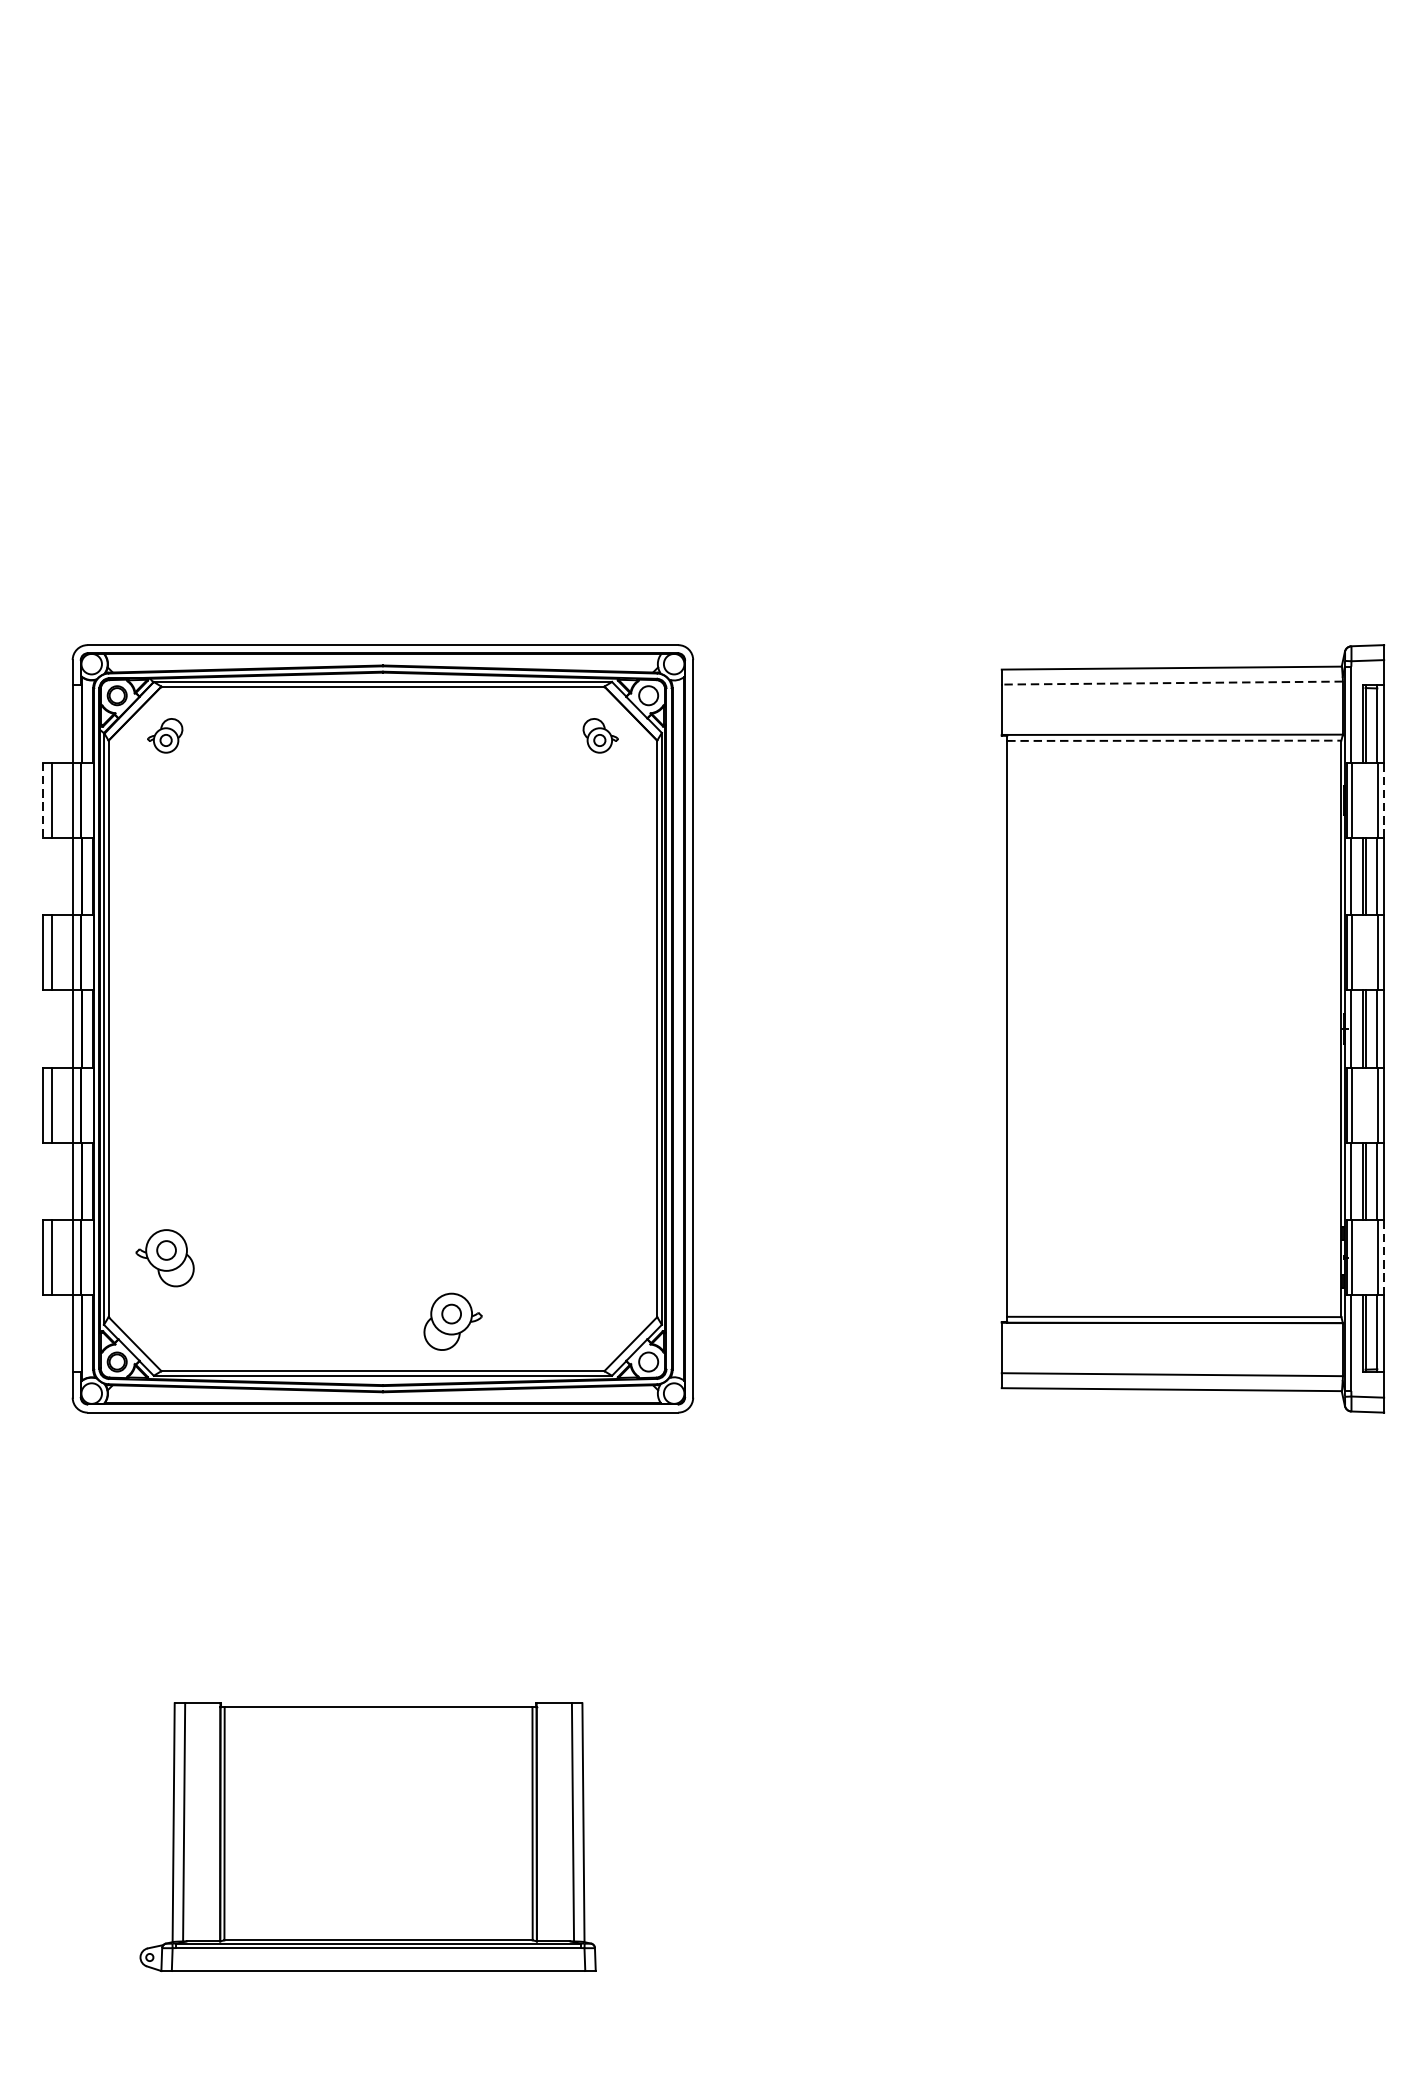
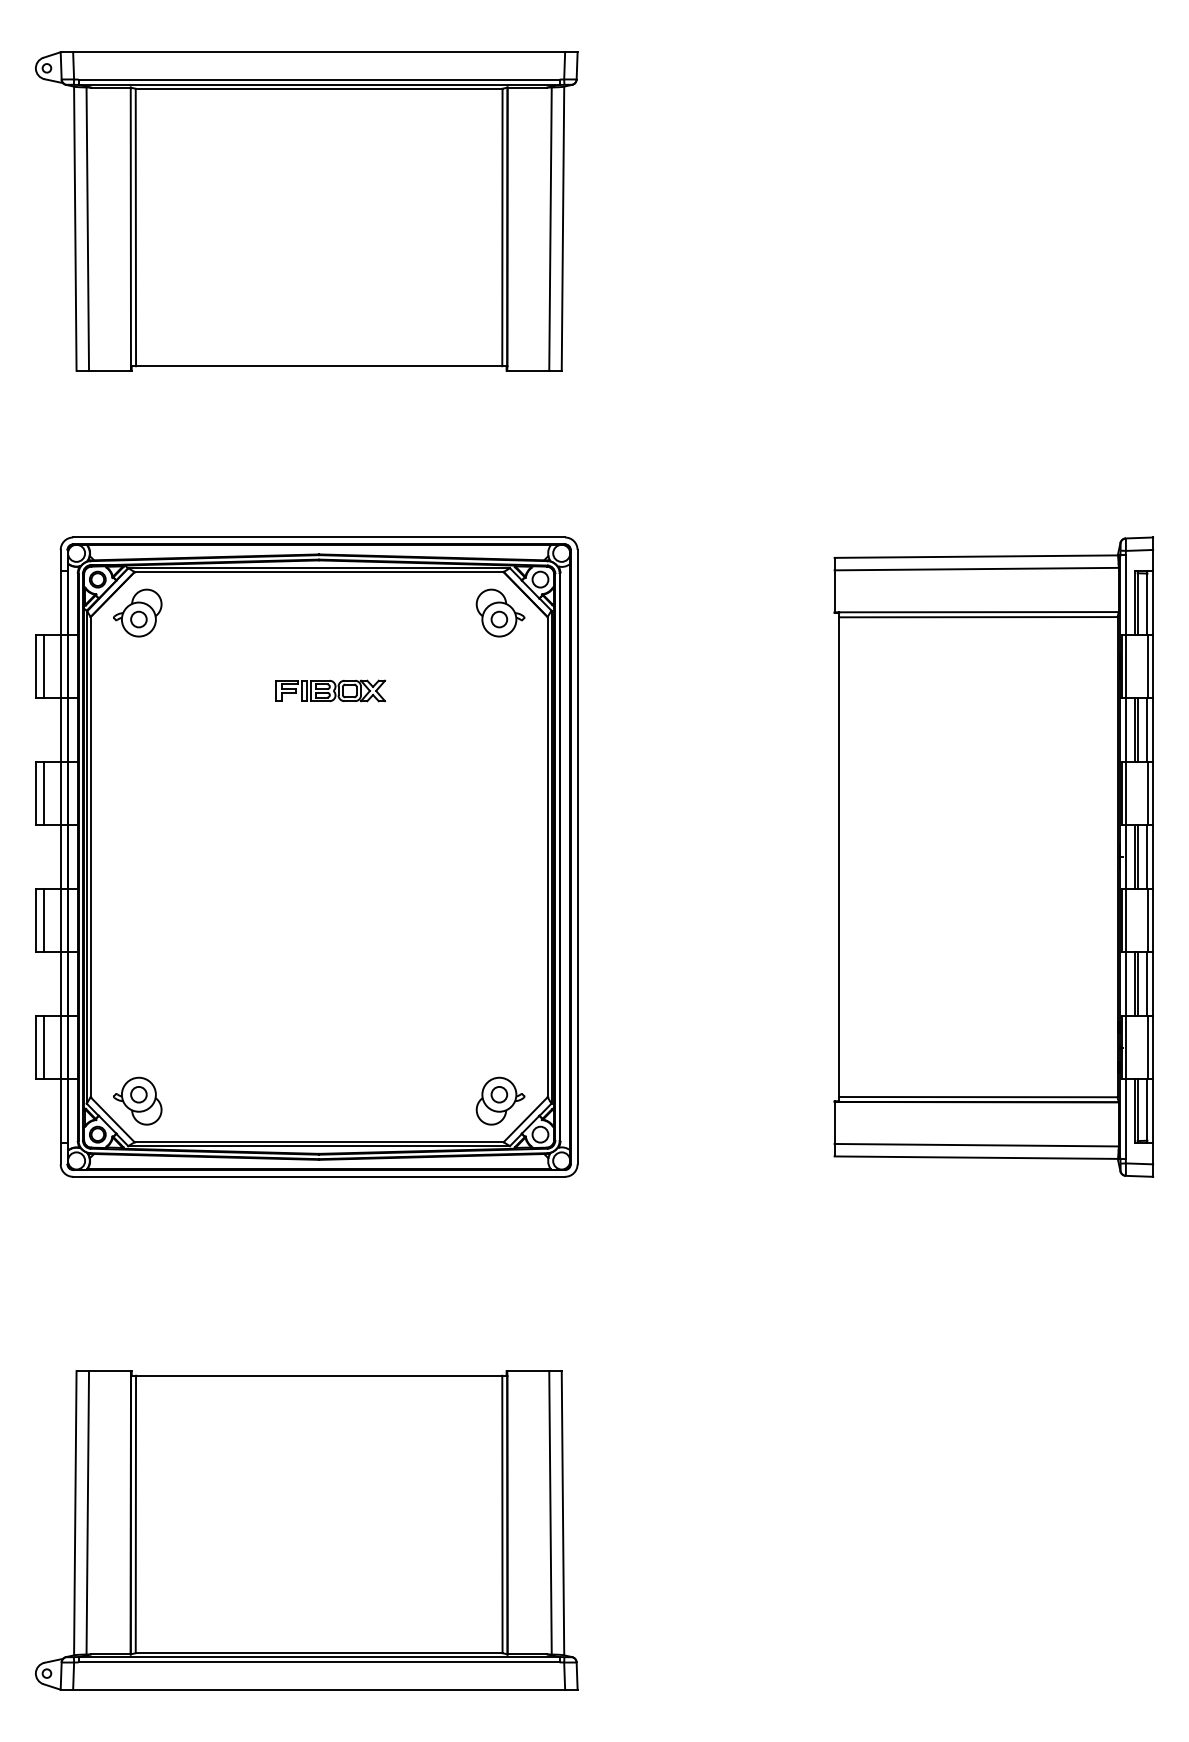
part: (367, 253) -> (306, 211), added
line: (1172, 683) -> (976, 569), dashed -> solid
part: (164, 735) -> (137, 612), size x1.67
part: (600, 735) -> (500, 612), size x1.67
line: (1174, 741) -> (978, 617), dashed -> solid
line: (1384, 799) -> (1153, 666), dashed -> solid
line: (42, 801) -> (35, 667), dashed -> solid
part: (396, 828) -> (330, 690), added
part: (164, 1257) -> (137, 1100), moved
line: (1384, 1257) -> (1153, 1047), dashed -> solid
part: (452, 1321) -> (500, 1100), moved
part: (367, 1837) -> (306, 1530), size x1.43

